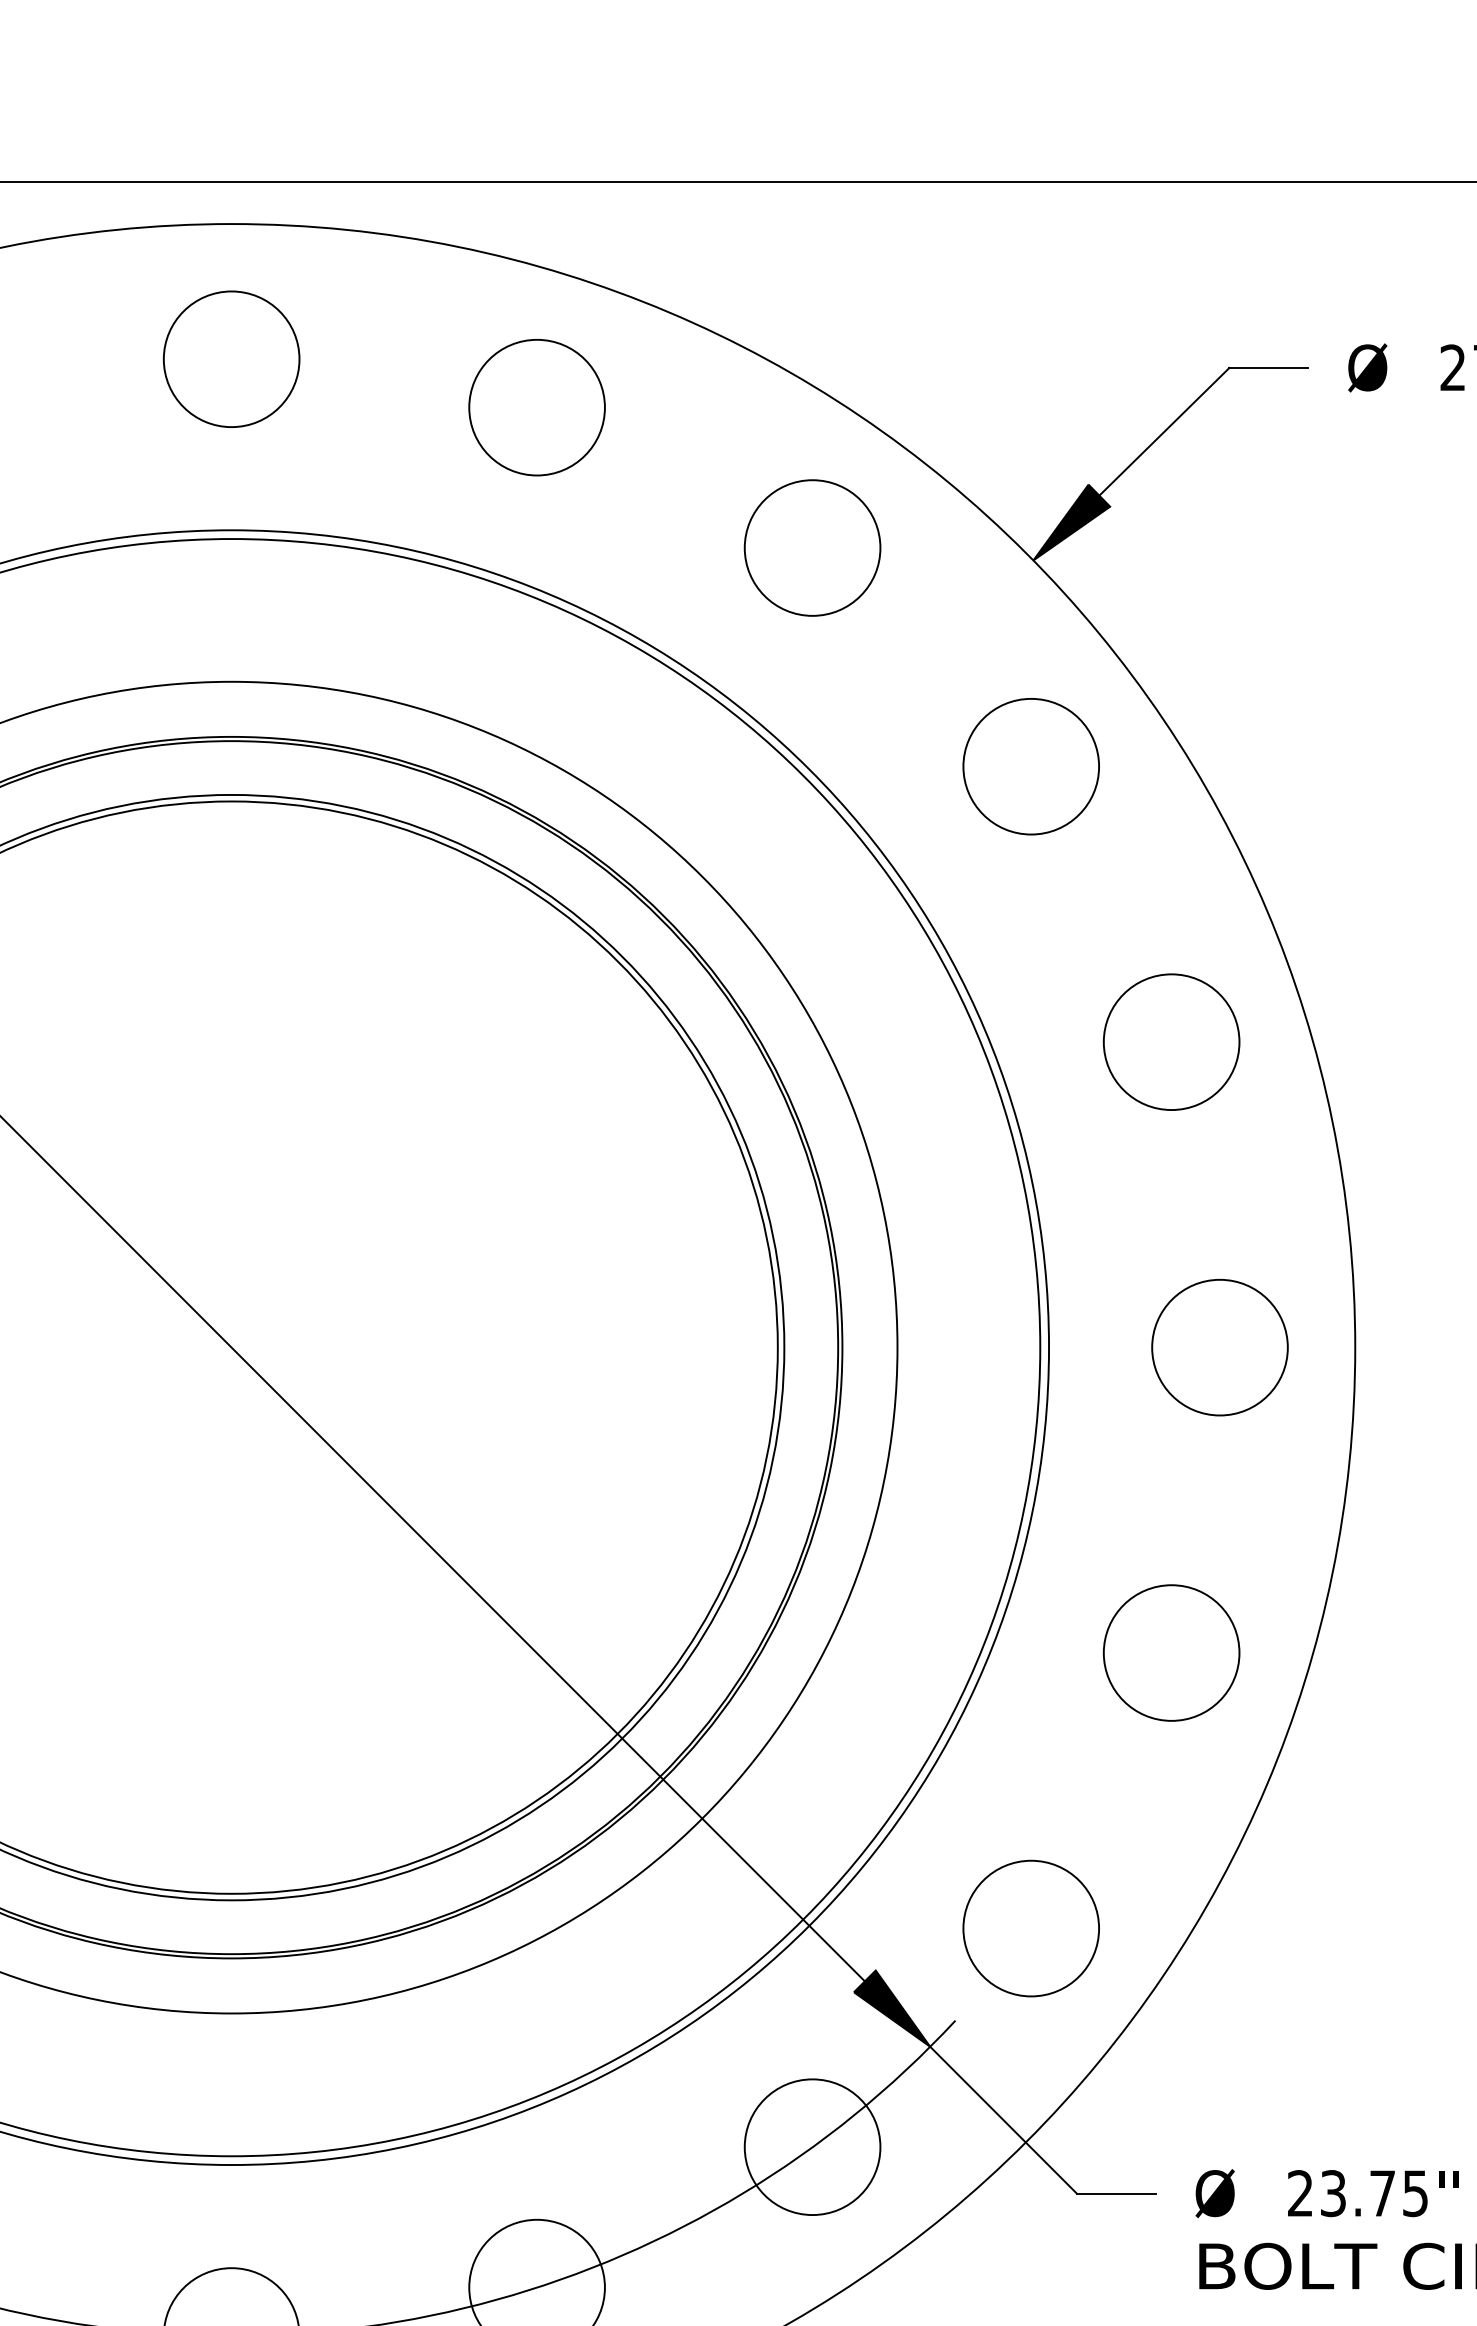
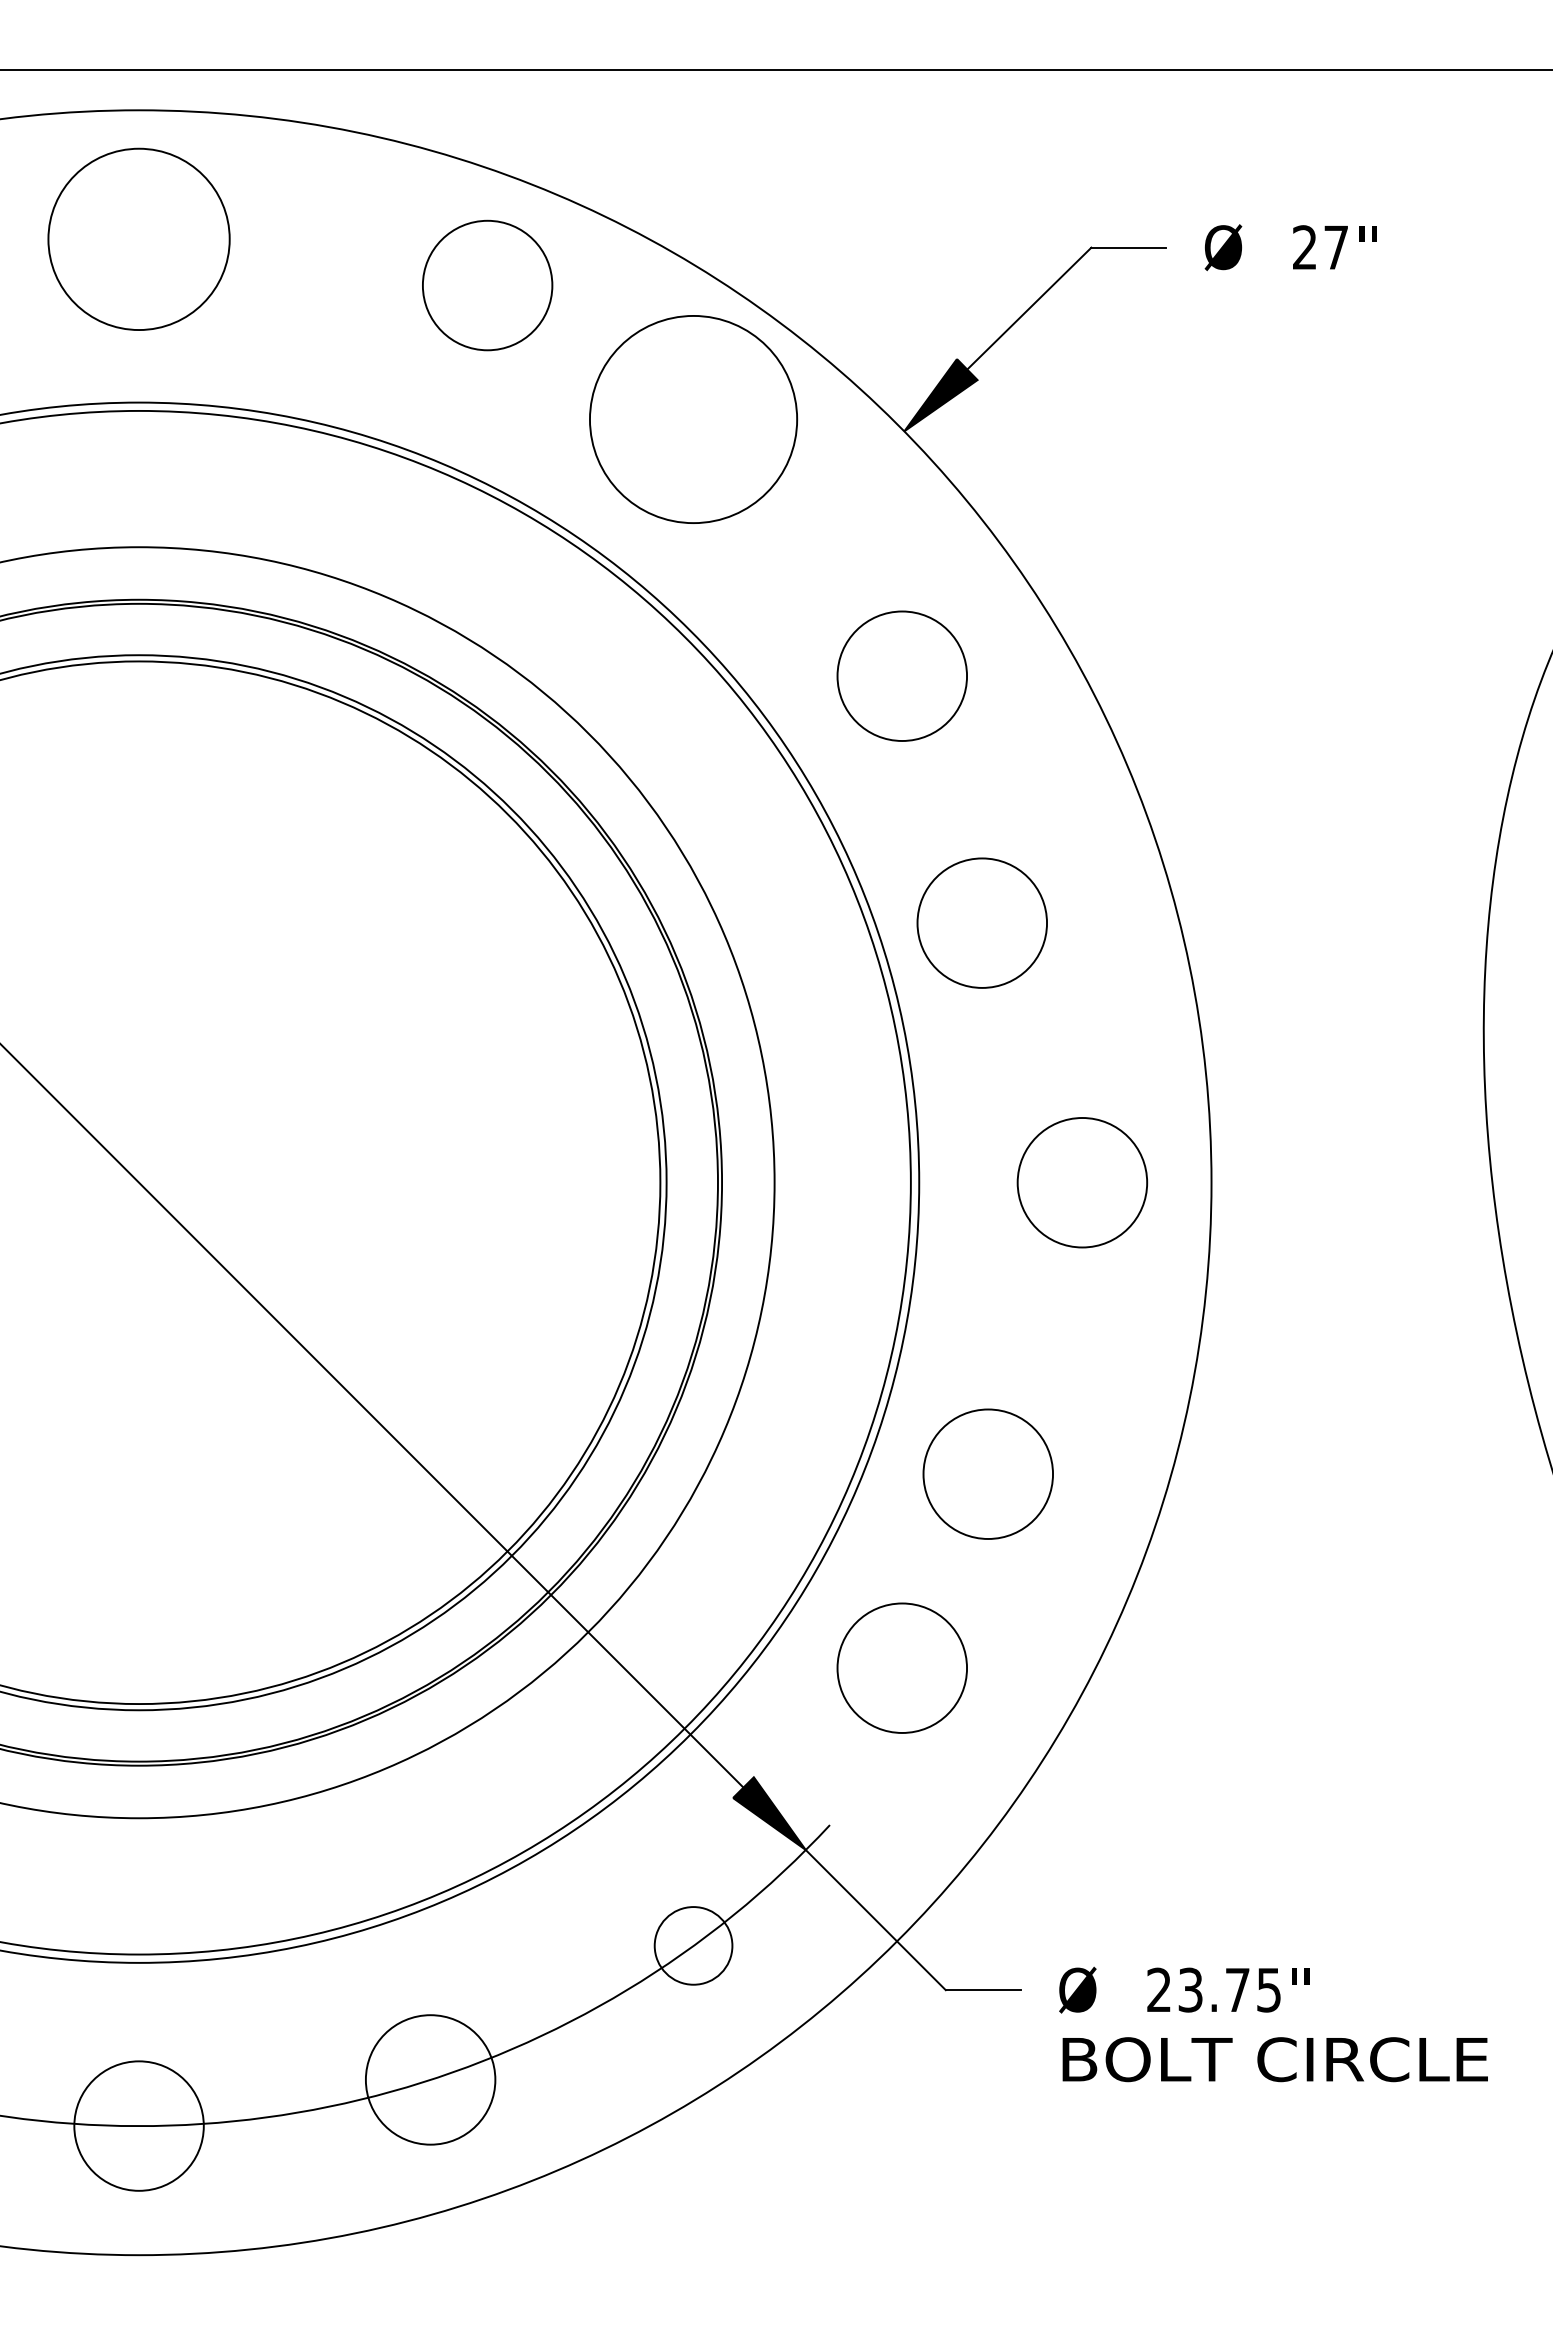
circle: (231, 359) -> (138, 239), size x1.4
circle: (536, 407) -> (487, 285), moved
circle: (812, 548) -> (693, 419), size x1.6
circle: (1030, 765) -> (901, 675), moved
circle: (1170, 1041) -> (981, 922), moved
circle: (1170, 1652) -> (987, 1473), moved
circle: (1030, 1927) -> (901, 1667), moved
circle: (812, 2146) -> (693, 1945), size x0.6

